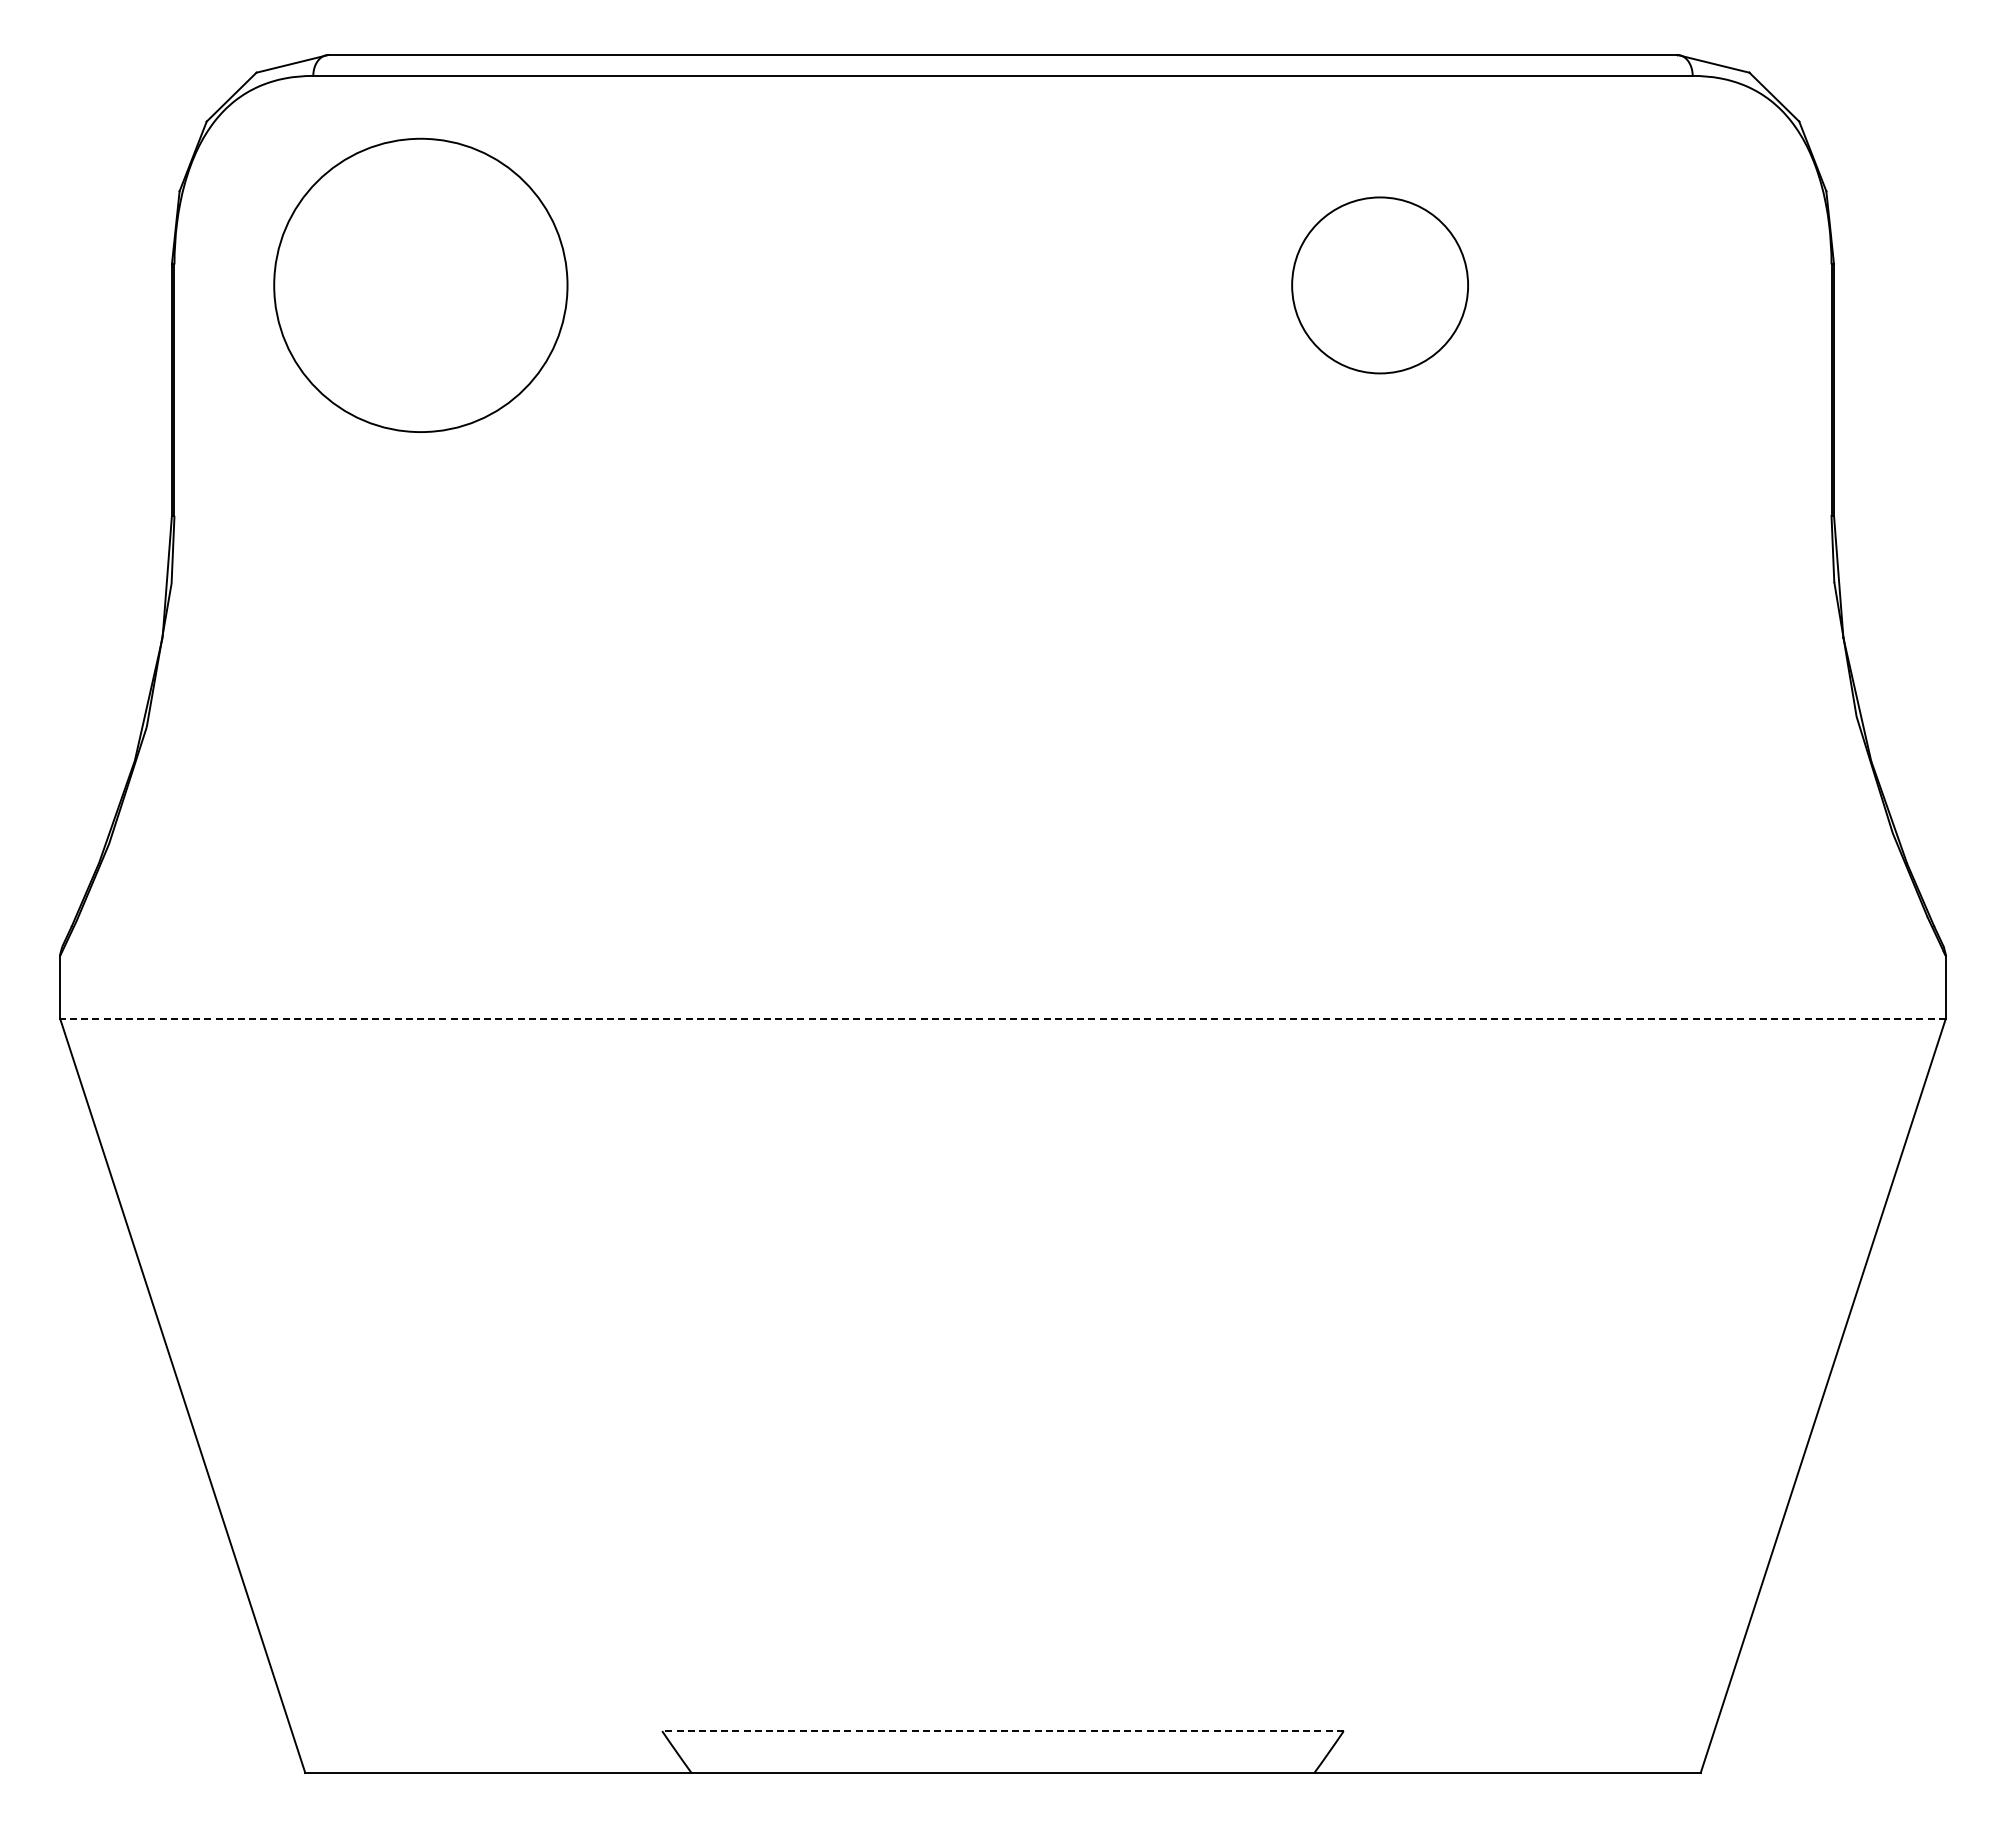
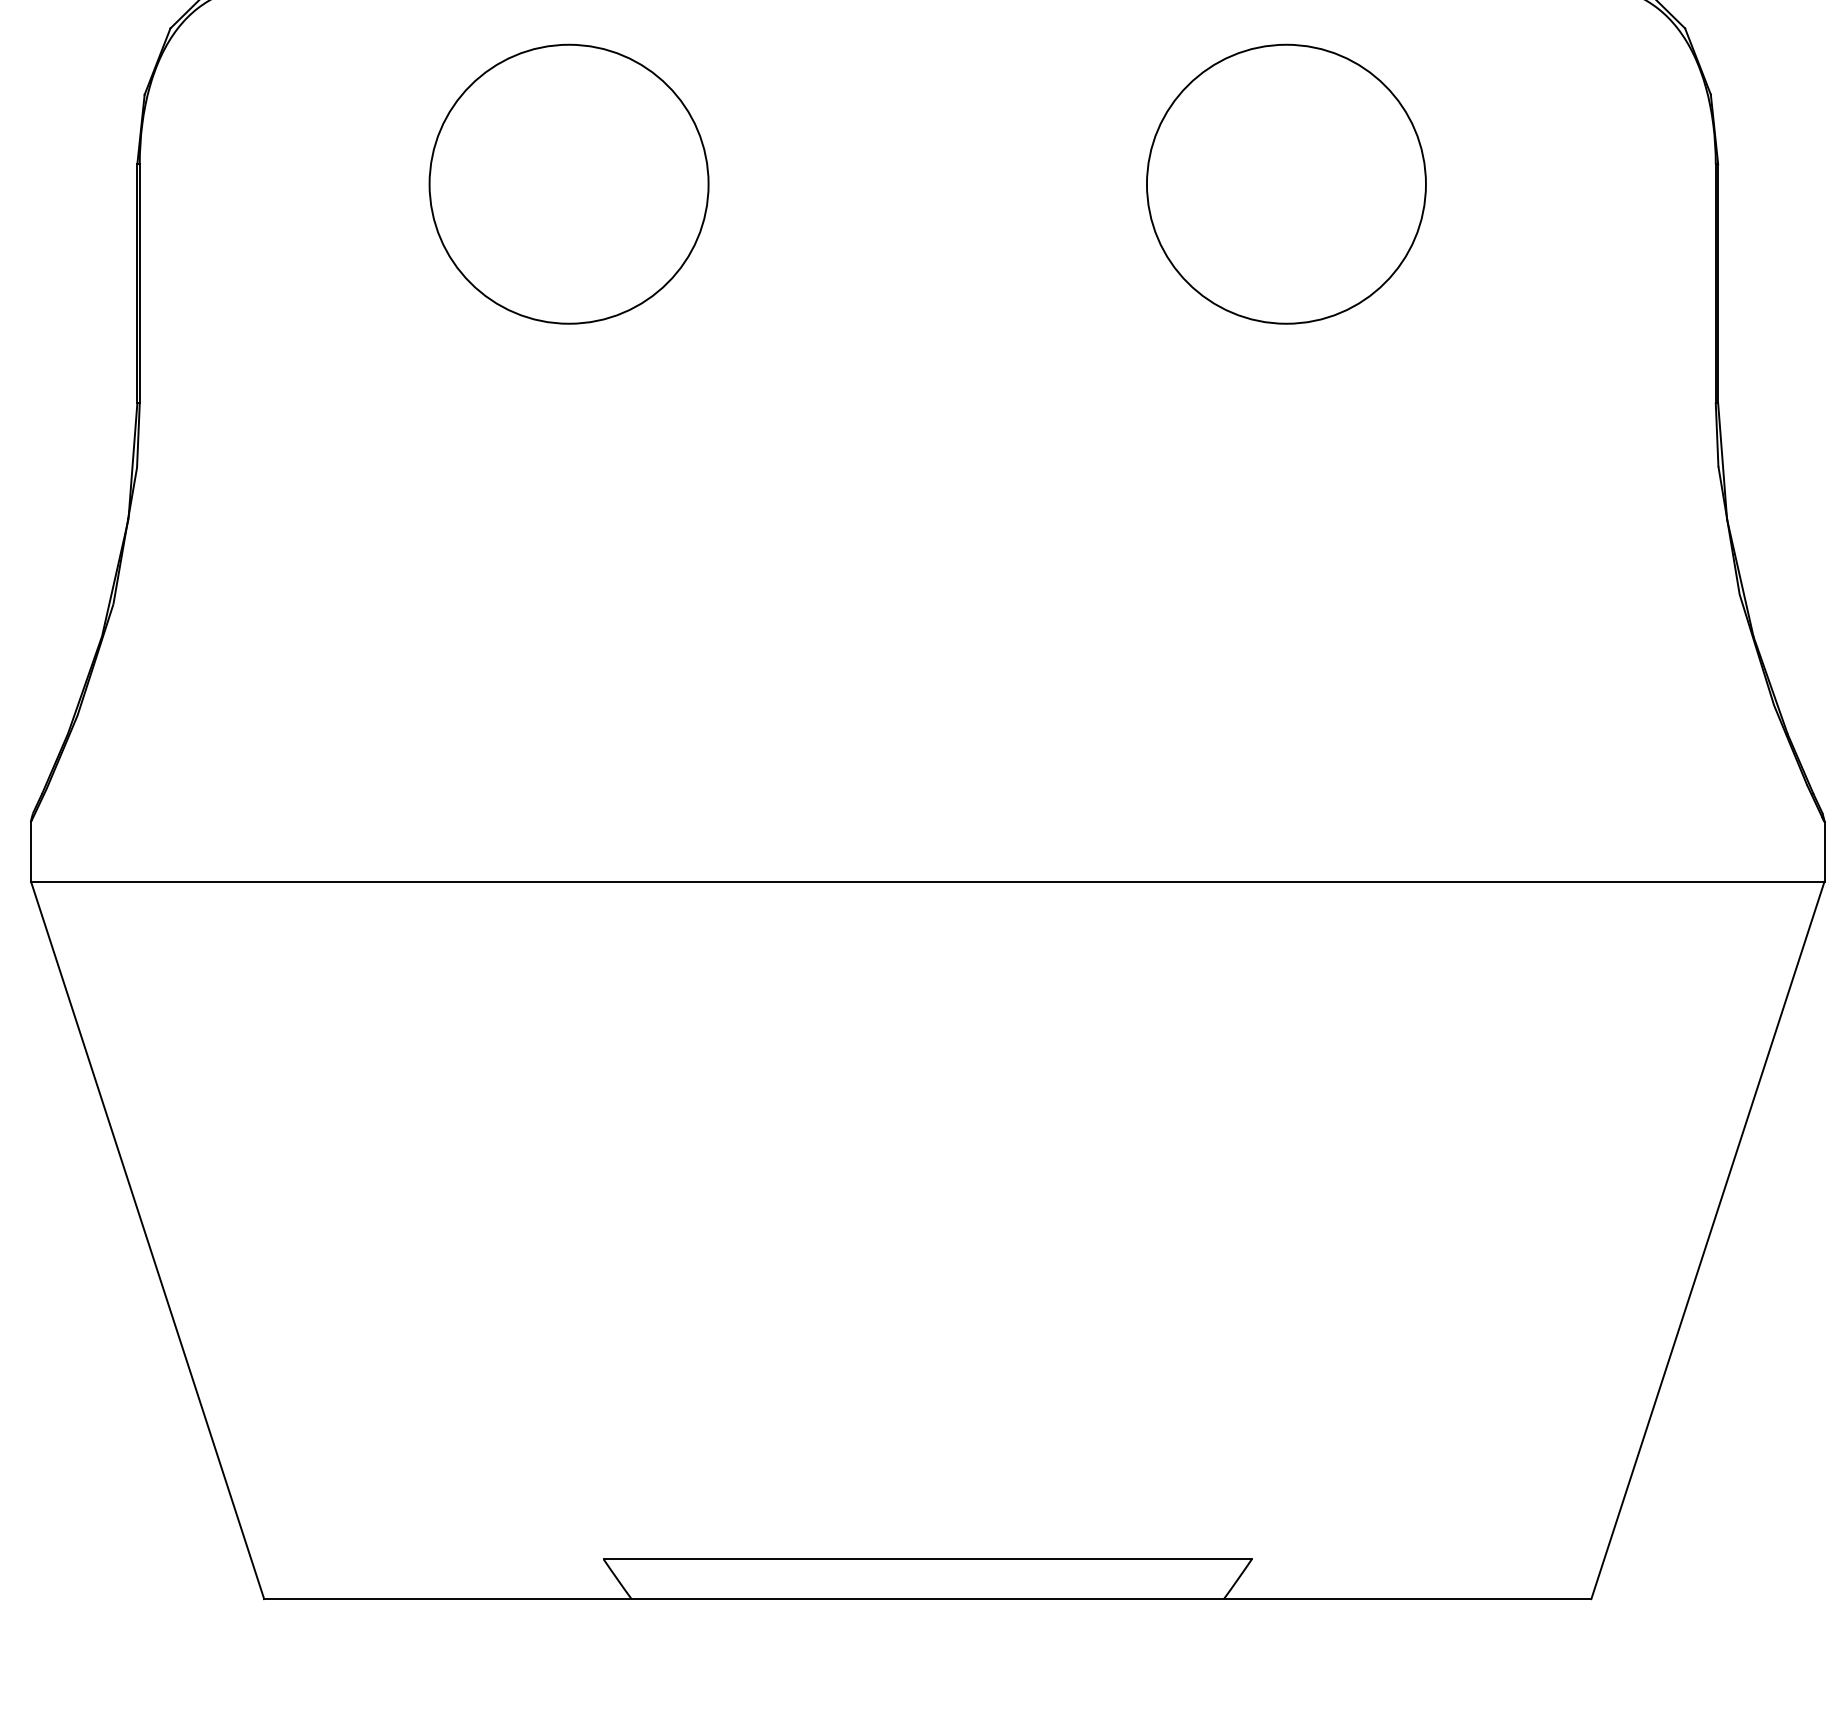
circle: (420, 284) -> (568, 183), moved
circle: (1379, 285) -> (1285, 184), size x1.67
line: (1003, 1018) -> (928, 881), dashed -> solid
line: (1002, 1731) -> (927, 1559), dashed -> solid

